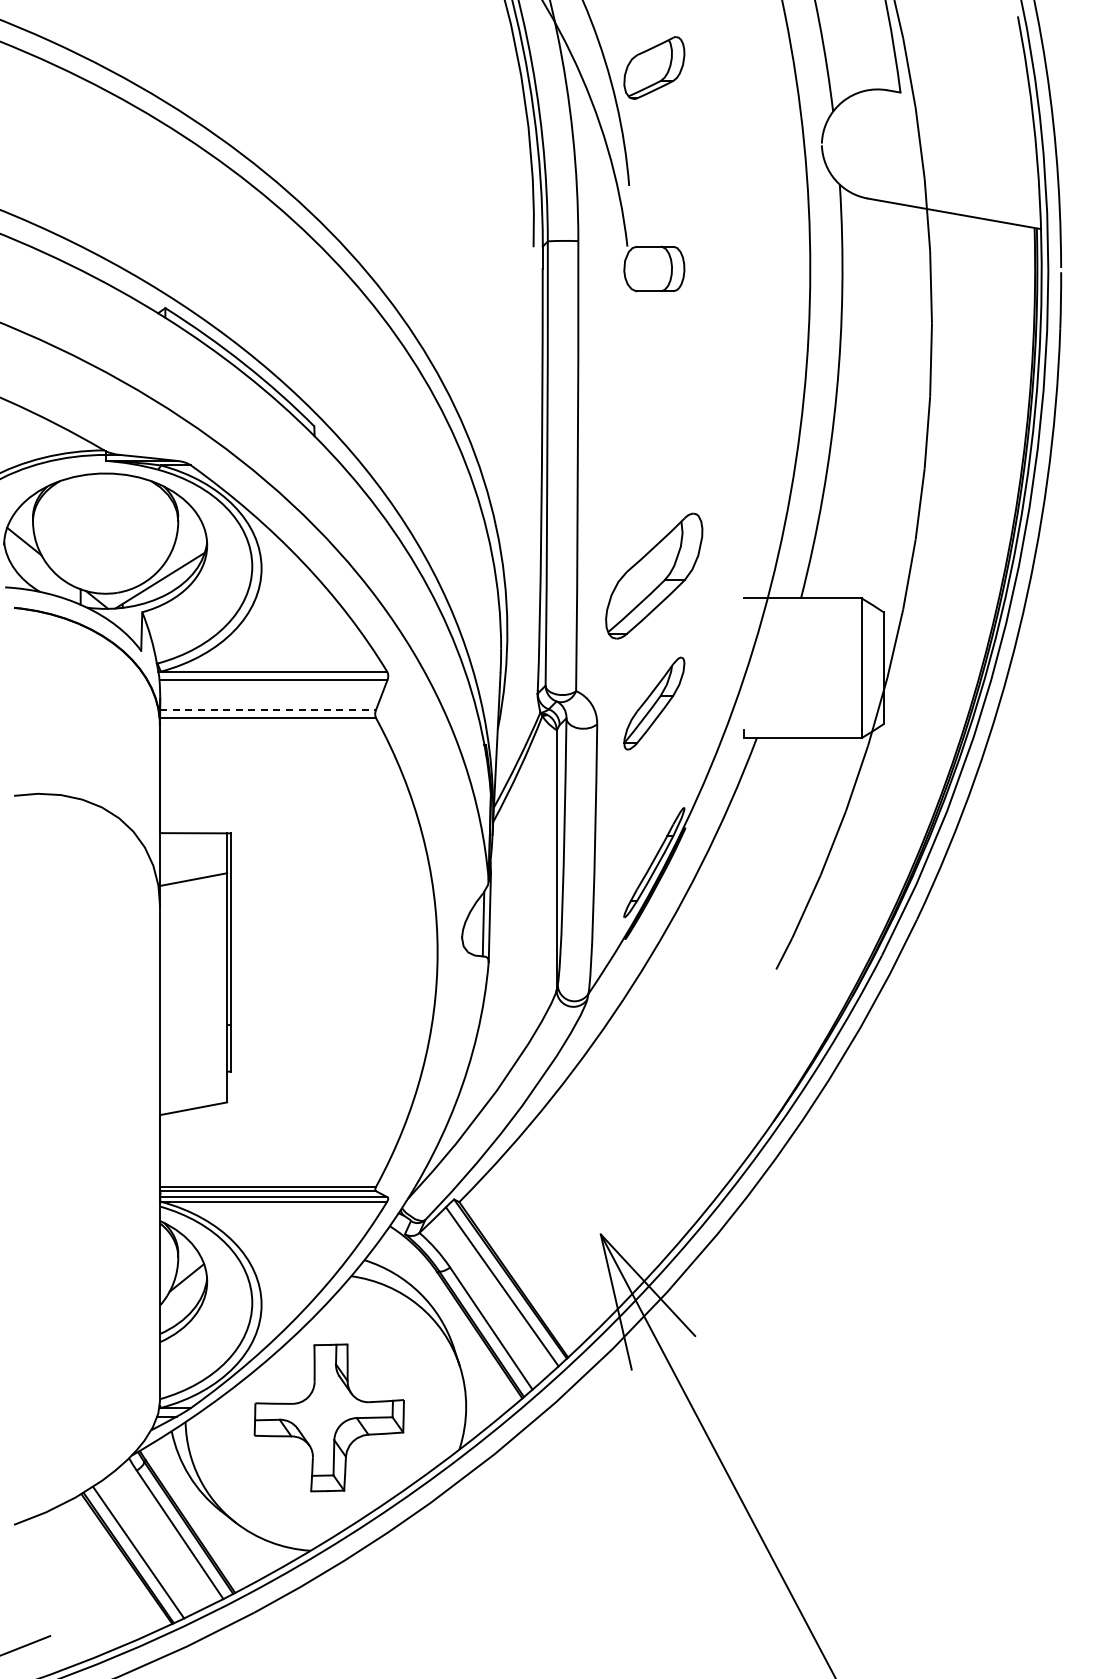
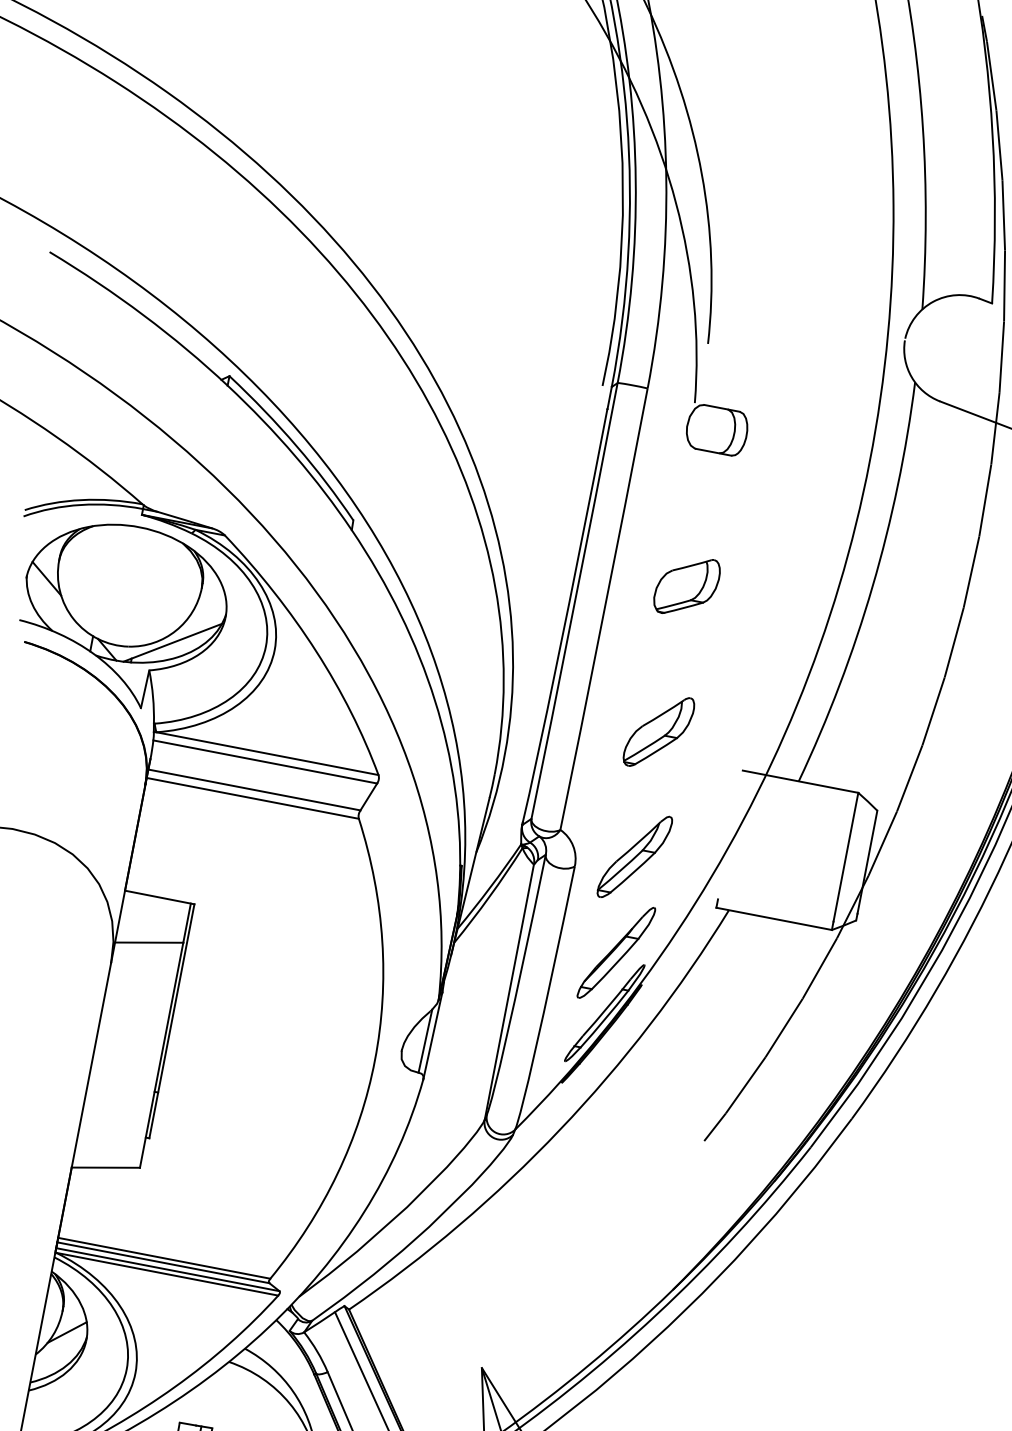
part: (654, 67) -> (687, 585), moved
part: (654, 576) -> (659, 732), size x0.62
line: (268, 709) -> (254, 789), dashed -> solid
part: (654, 801) -> (616, 953), added

